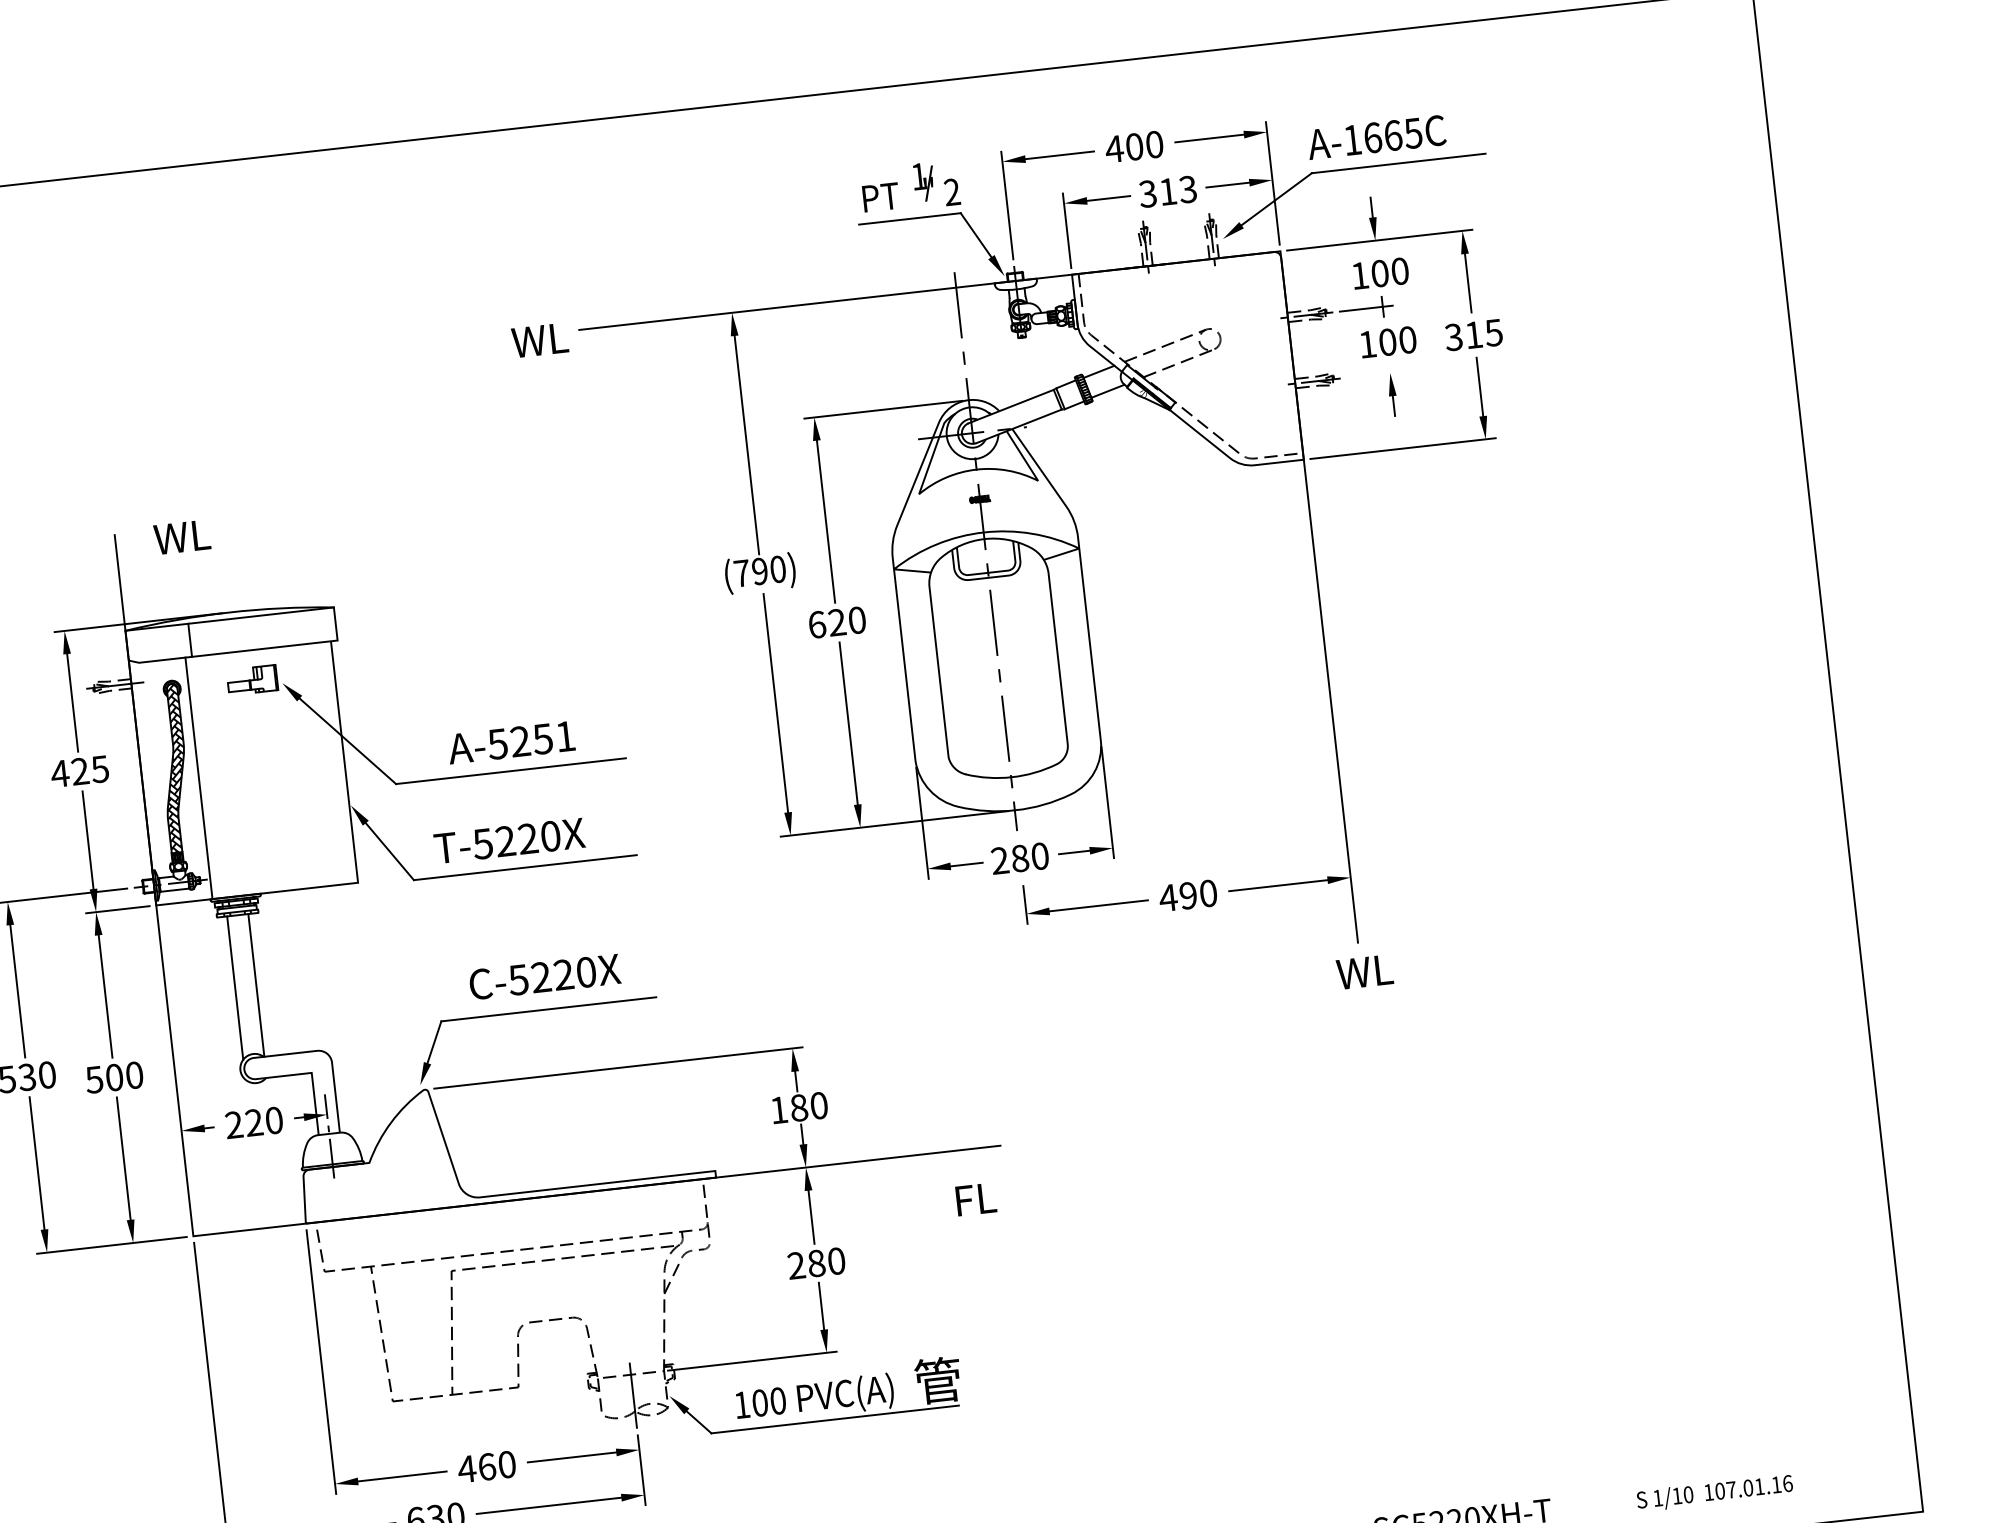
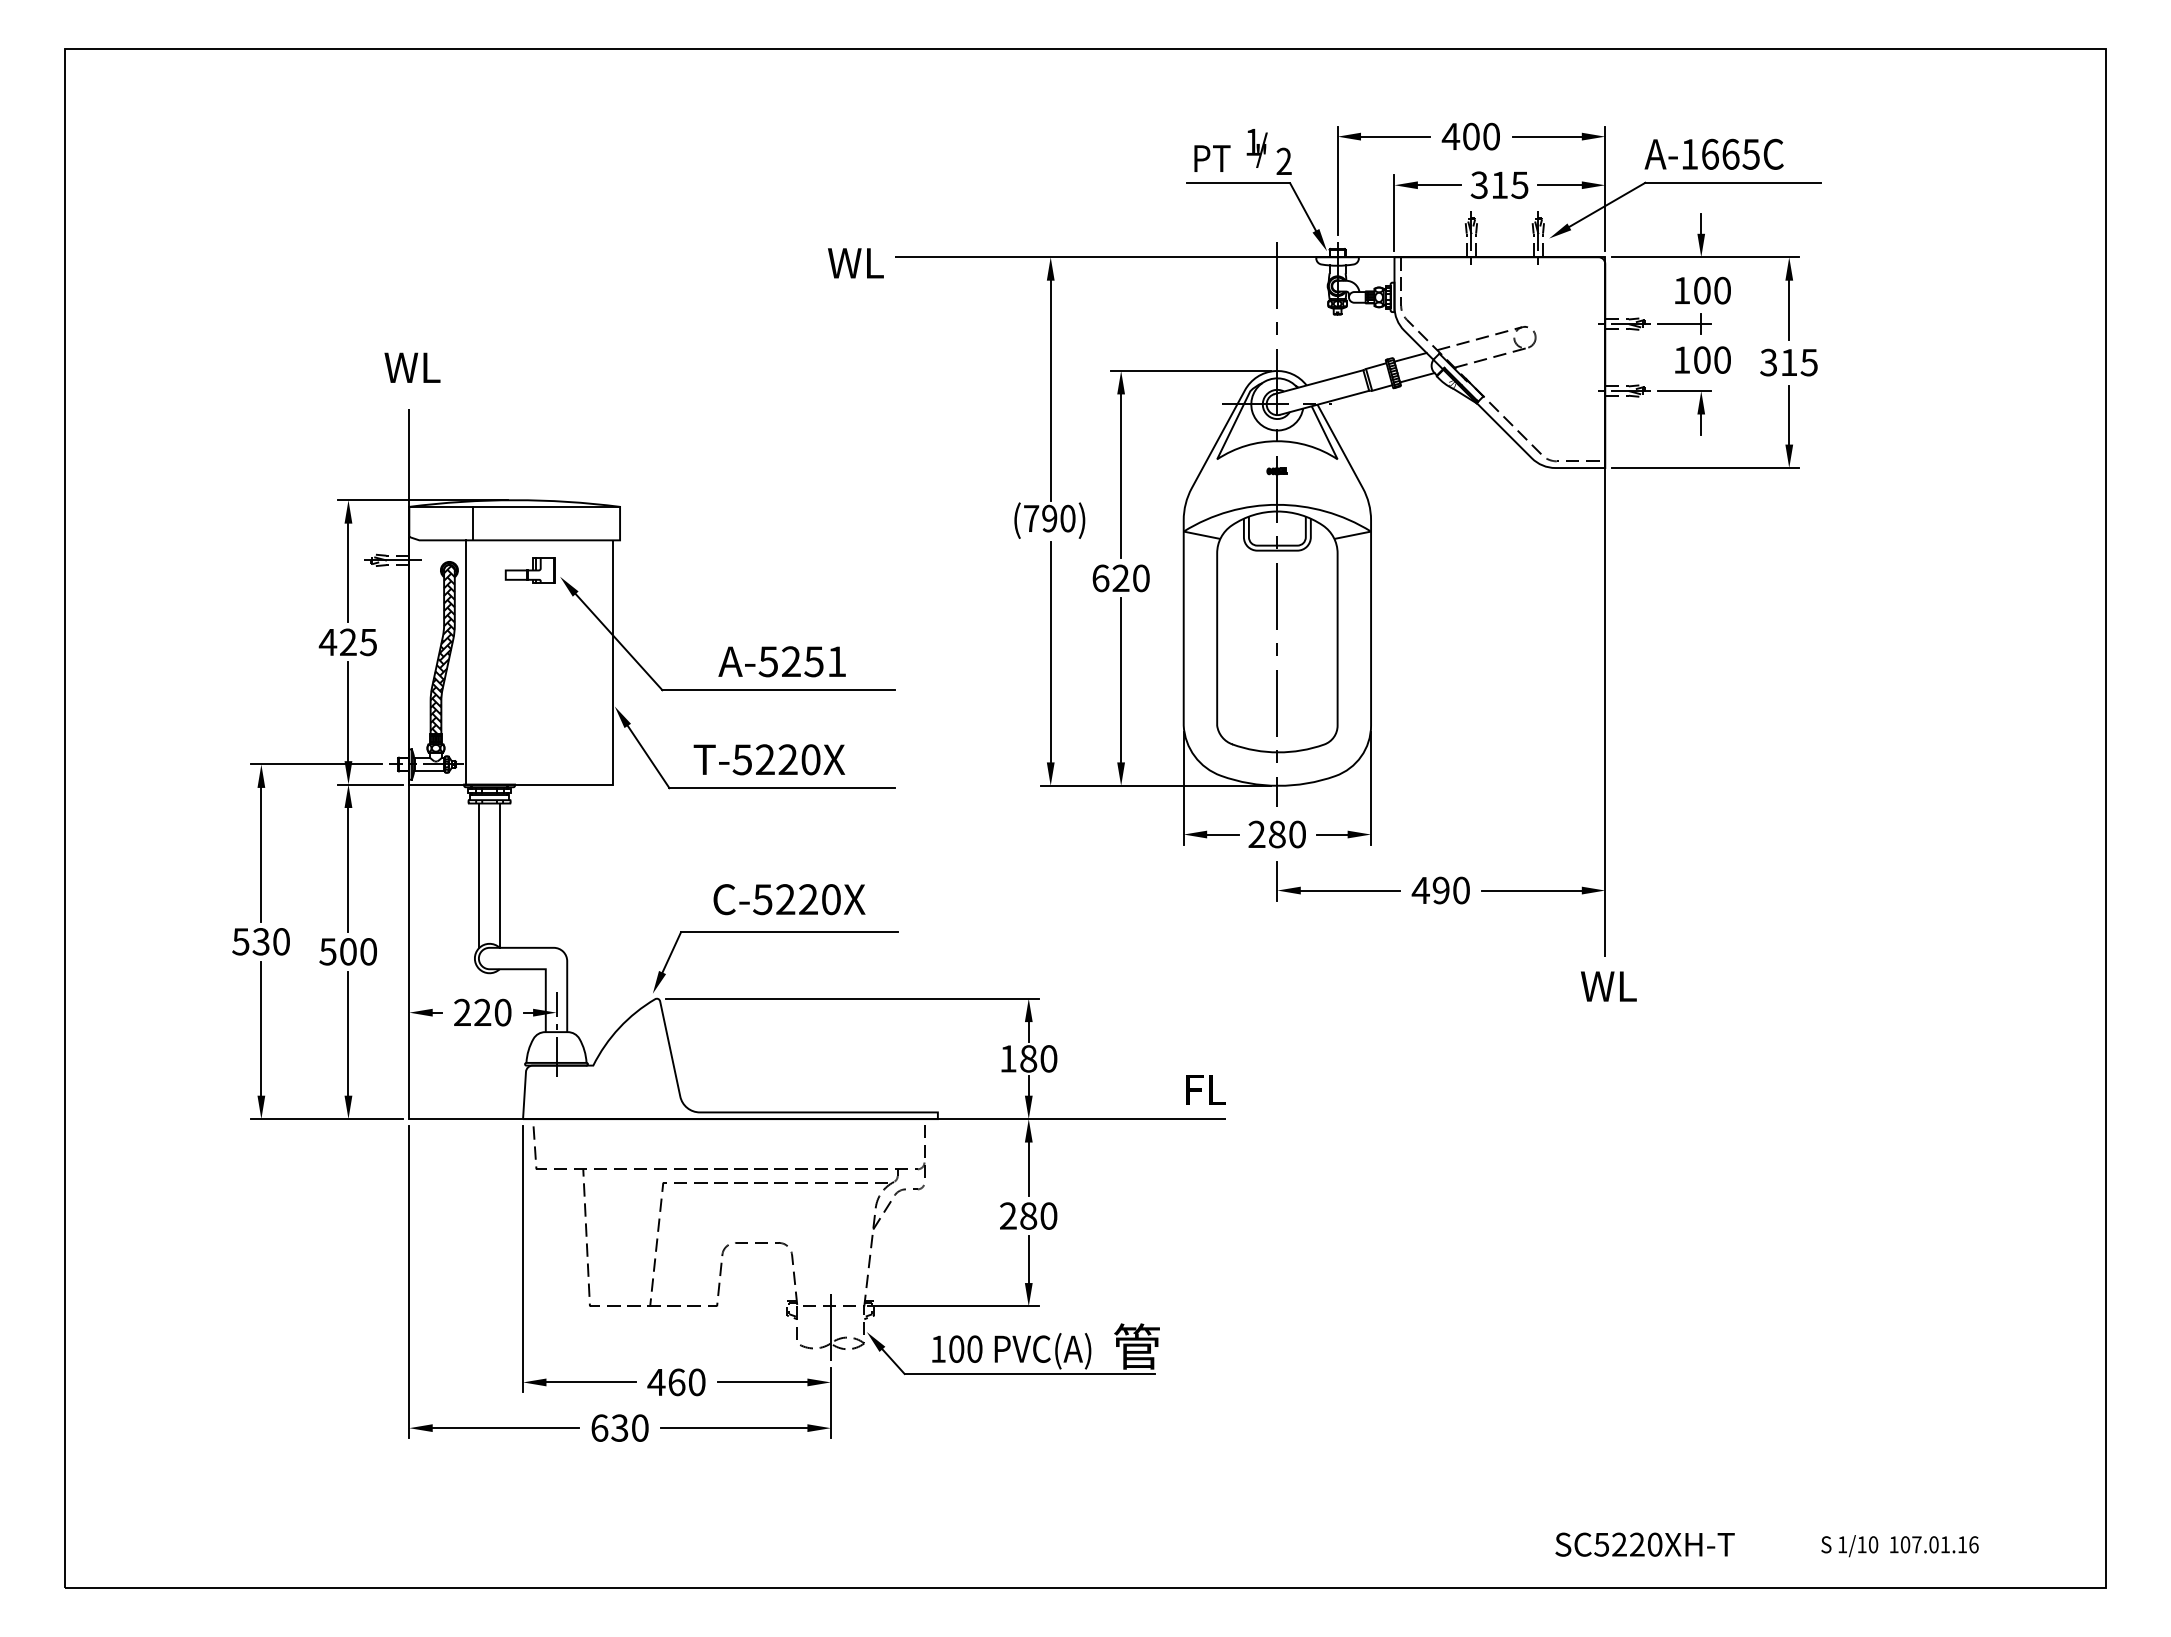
text: (1188, 188) -> (1520, 184), 313 -> 315
line: (1373, 375) -> (1684, 391), added
text: (182, 536) -> (412, 367), moved
text: (975, 1198) -> (1205, 1089), moved

